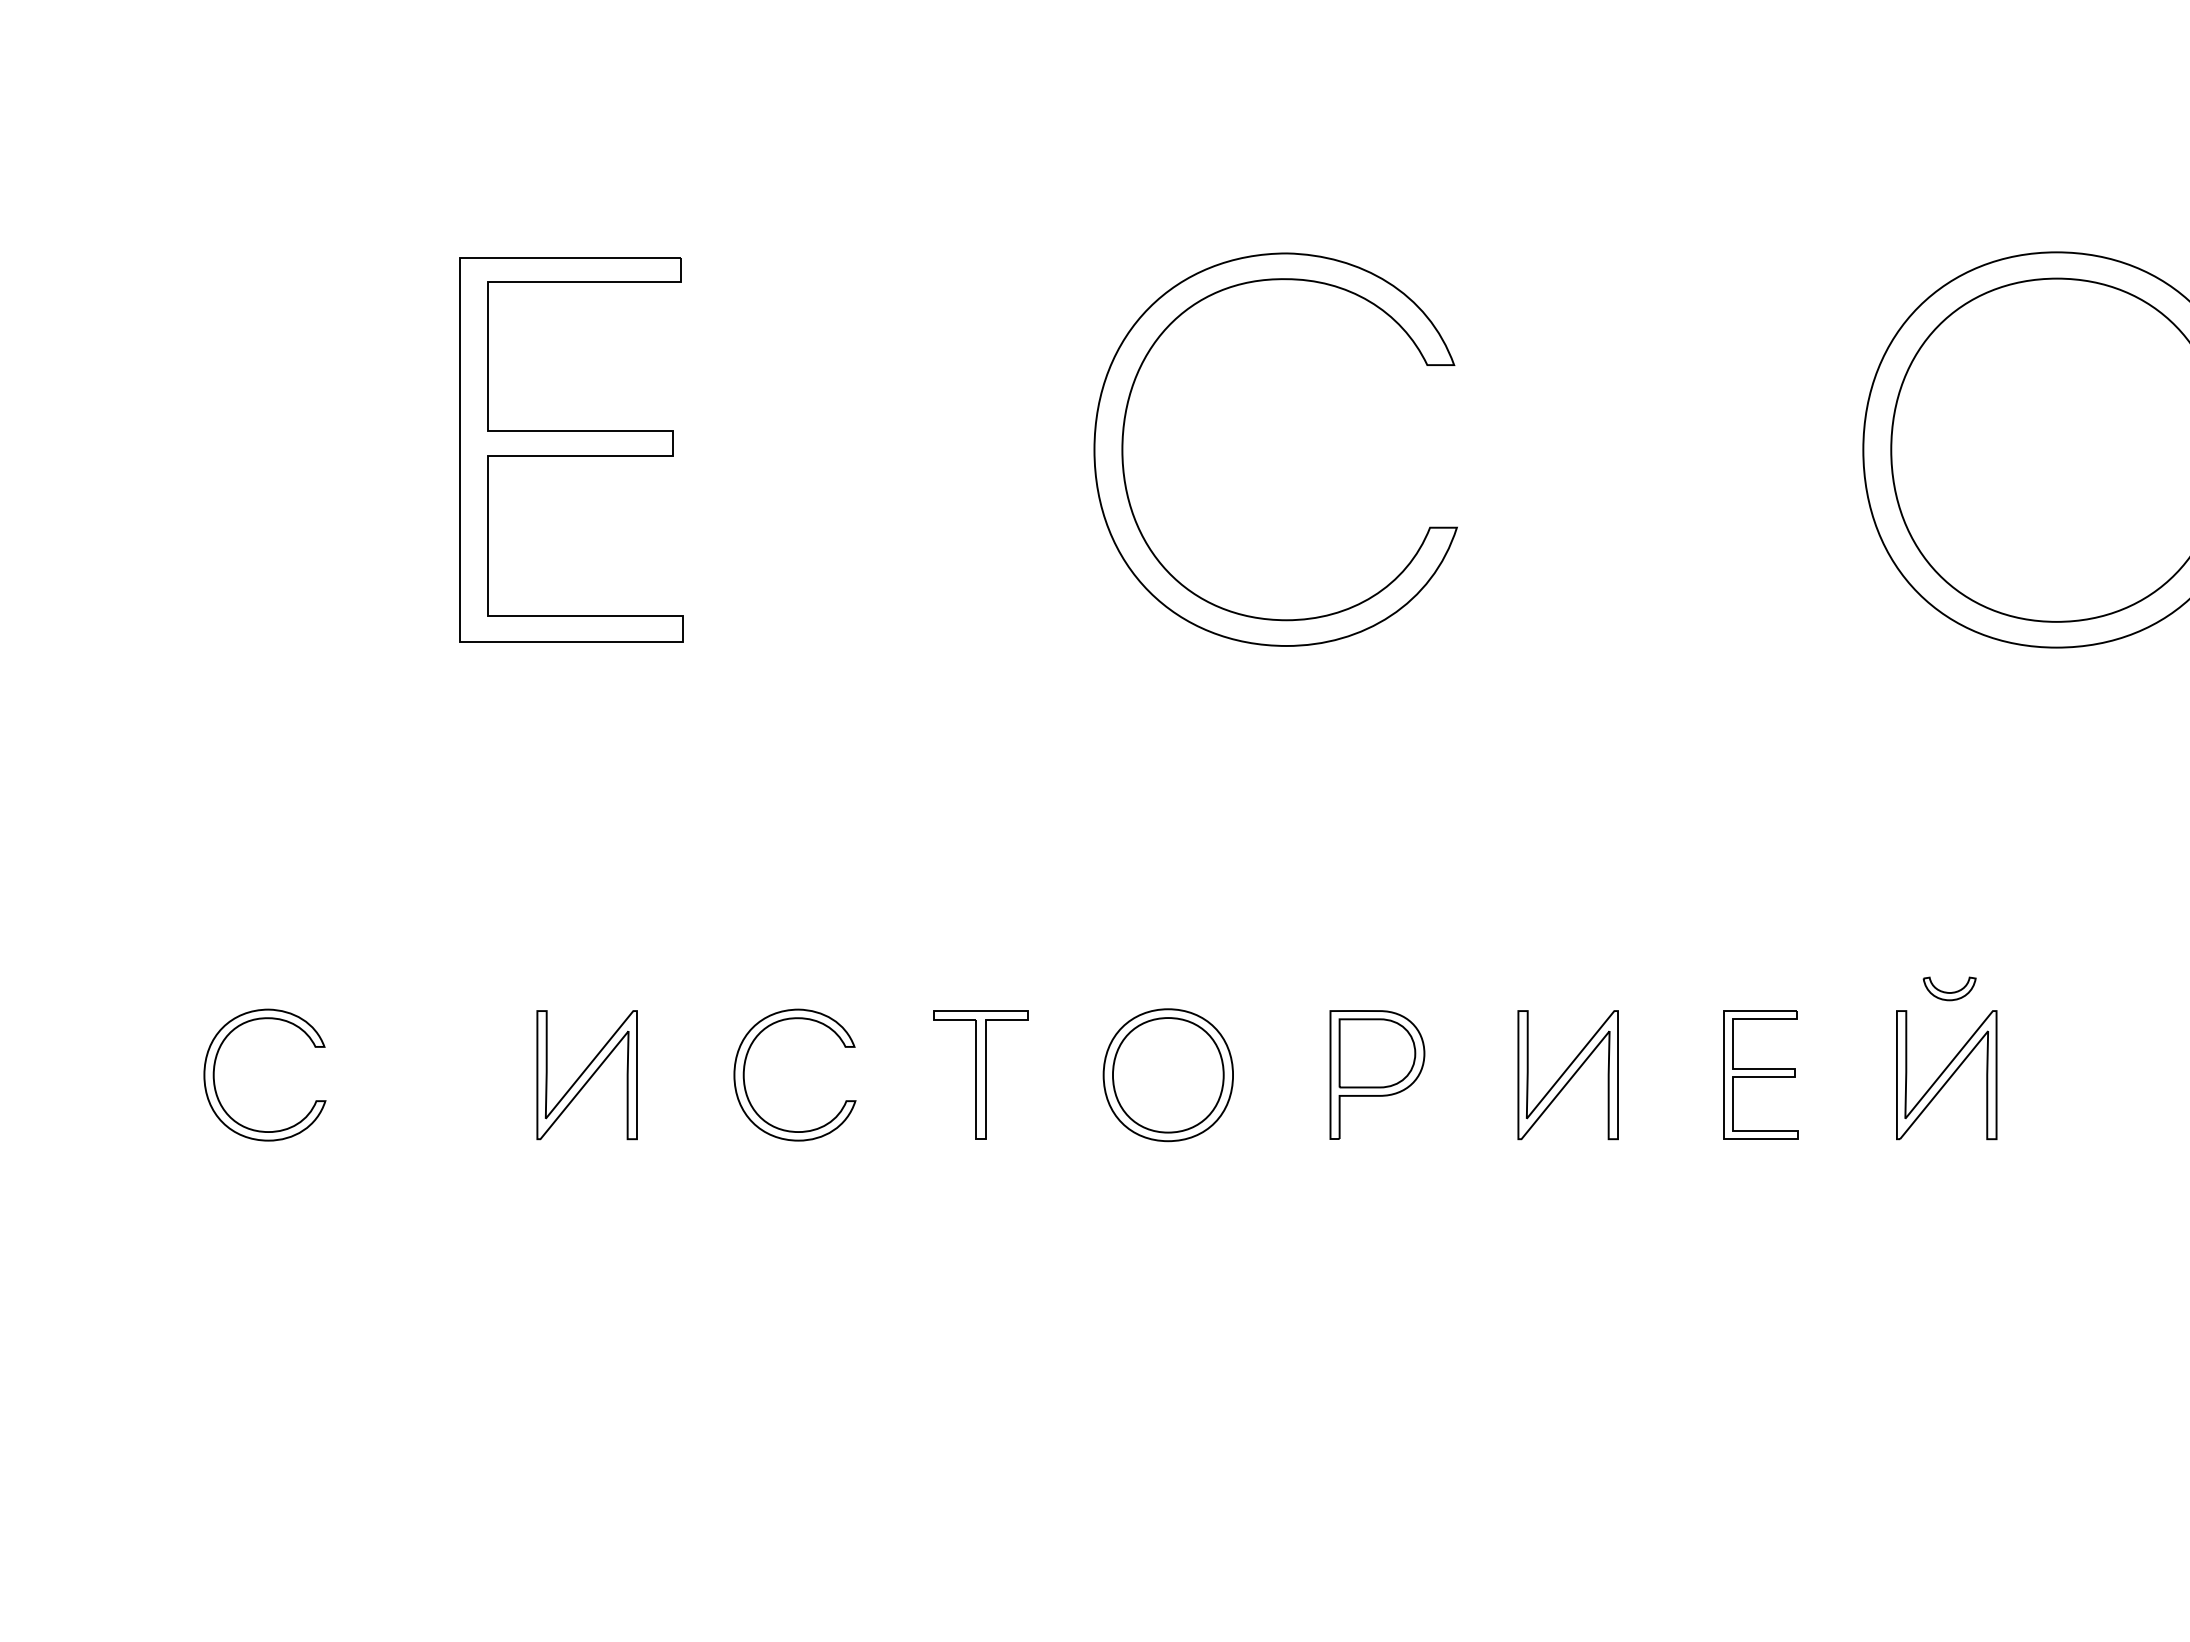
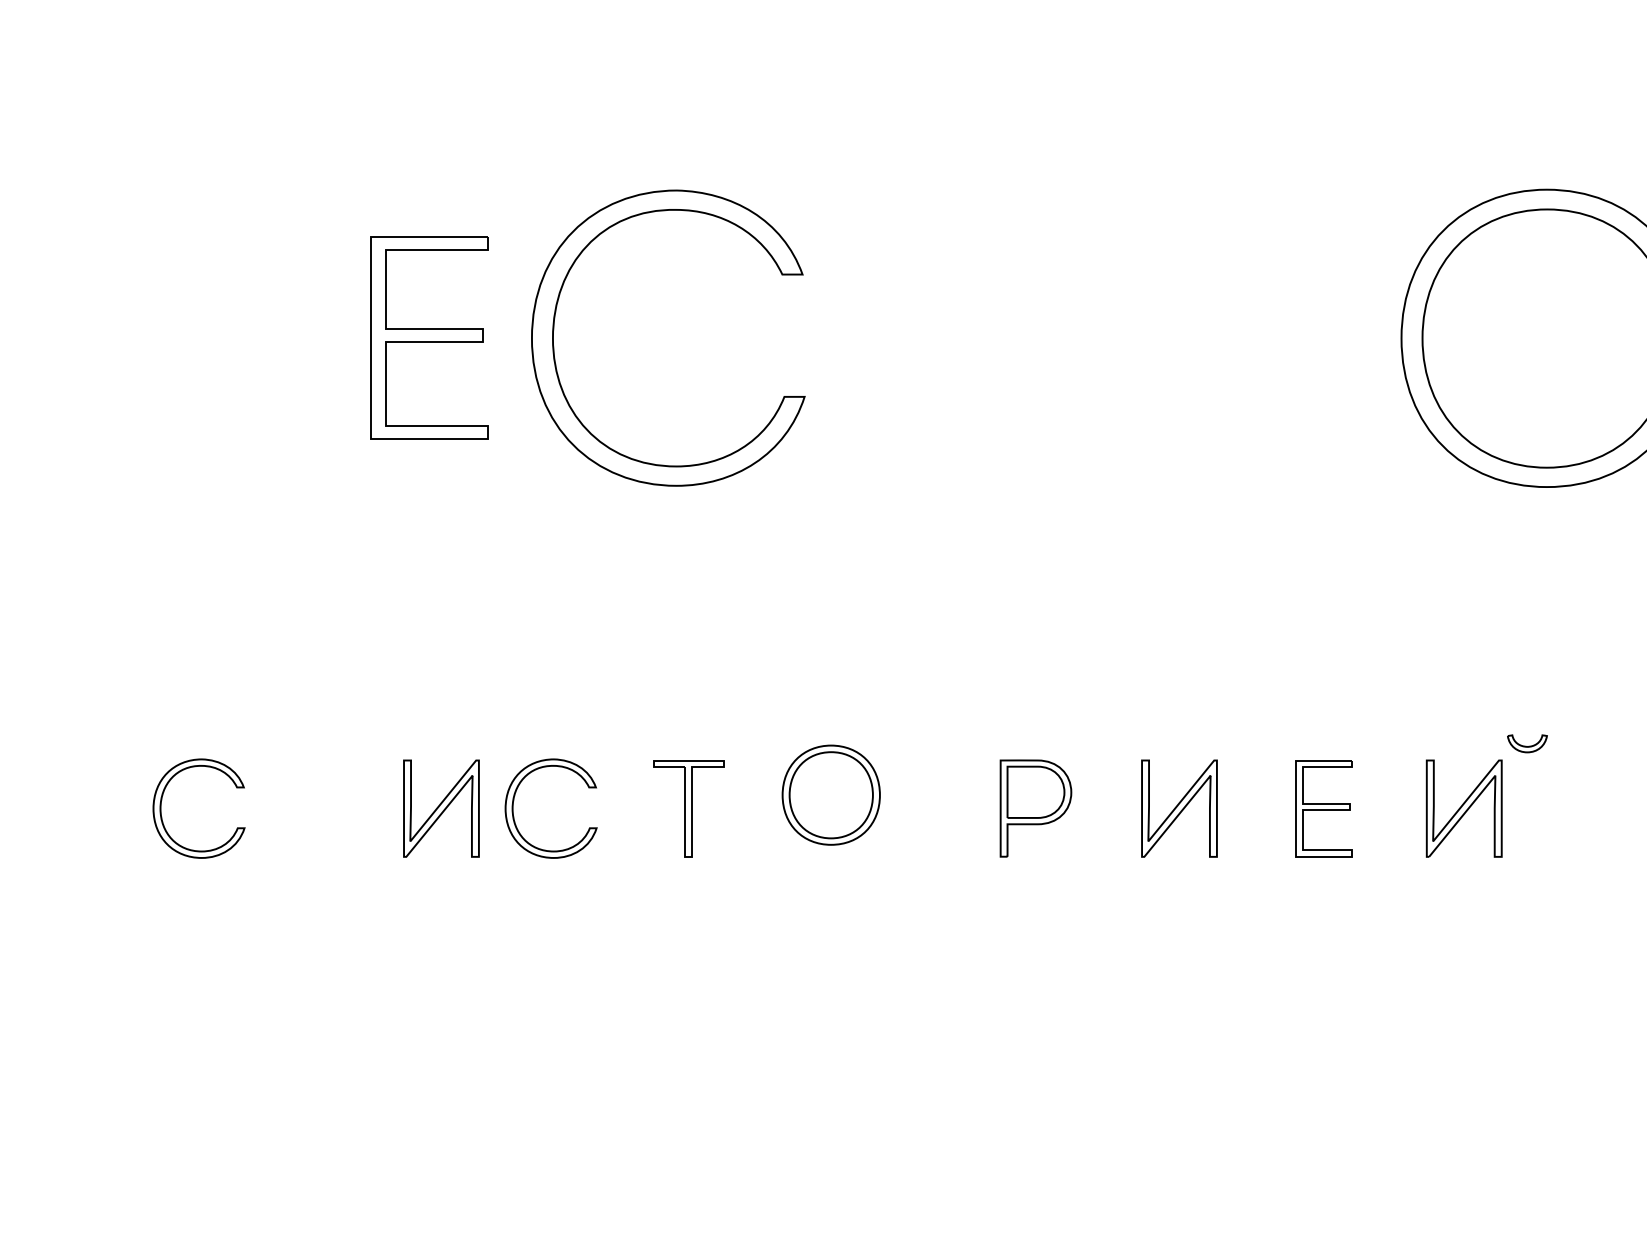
part: (571, 449) -> (429, 338), size x0.7
part: (1123, 449) -> (553, 338), moved
part: (1949, 988) -> (1527, 743), moved
part: (745, 1067) -> (513, 802), moved
part: (980, 1074) -> (688, 808), moved
part: (1167, 1075) -> (830, 795), moved

